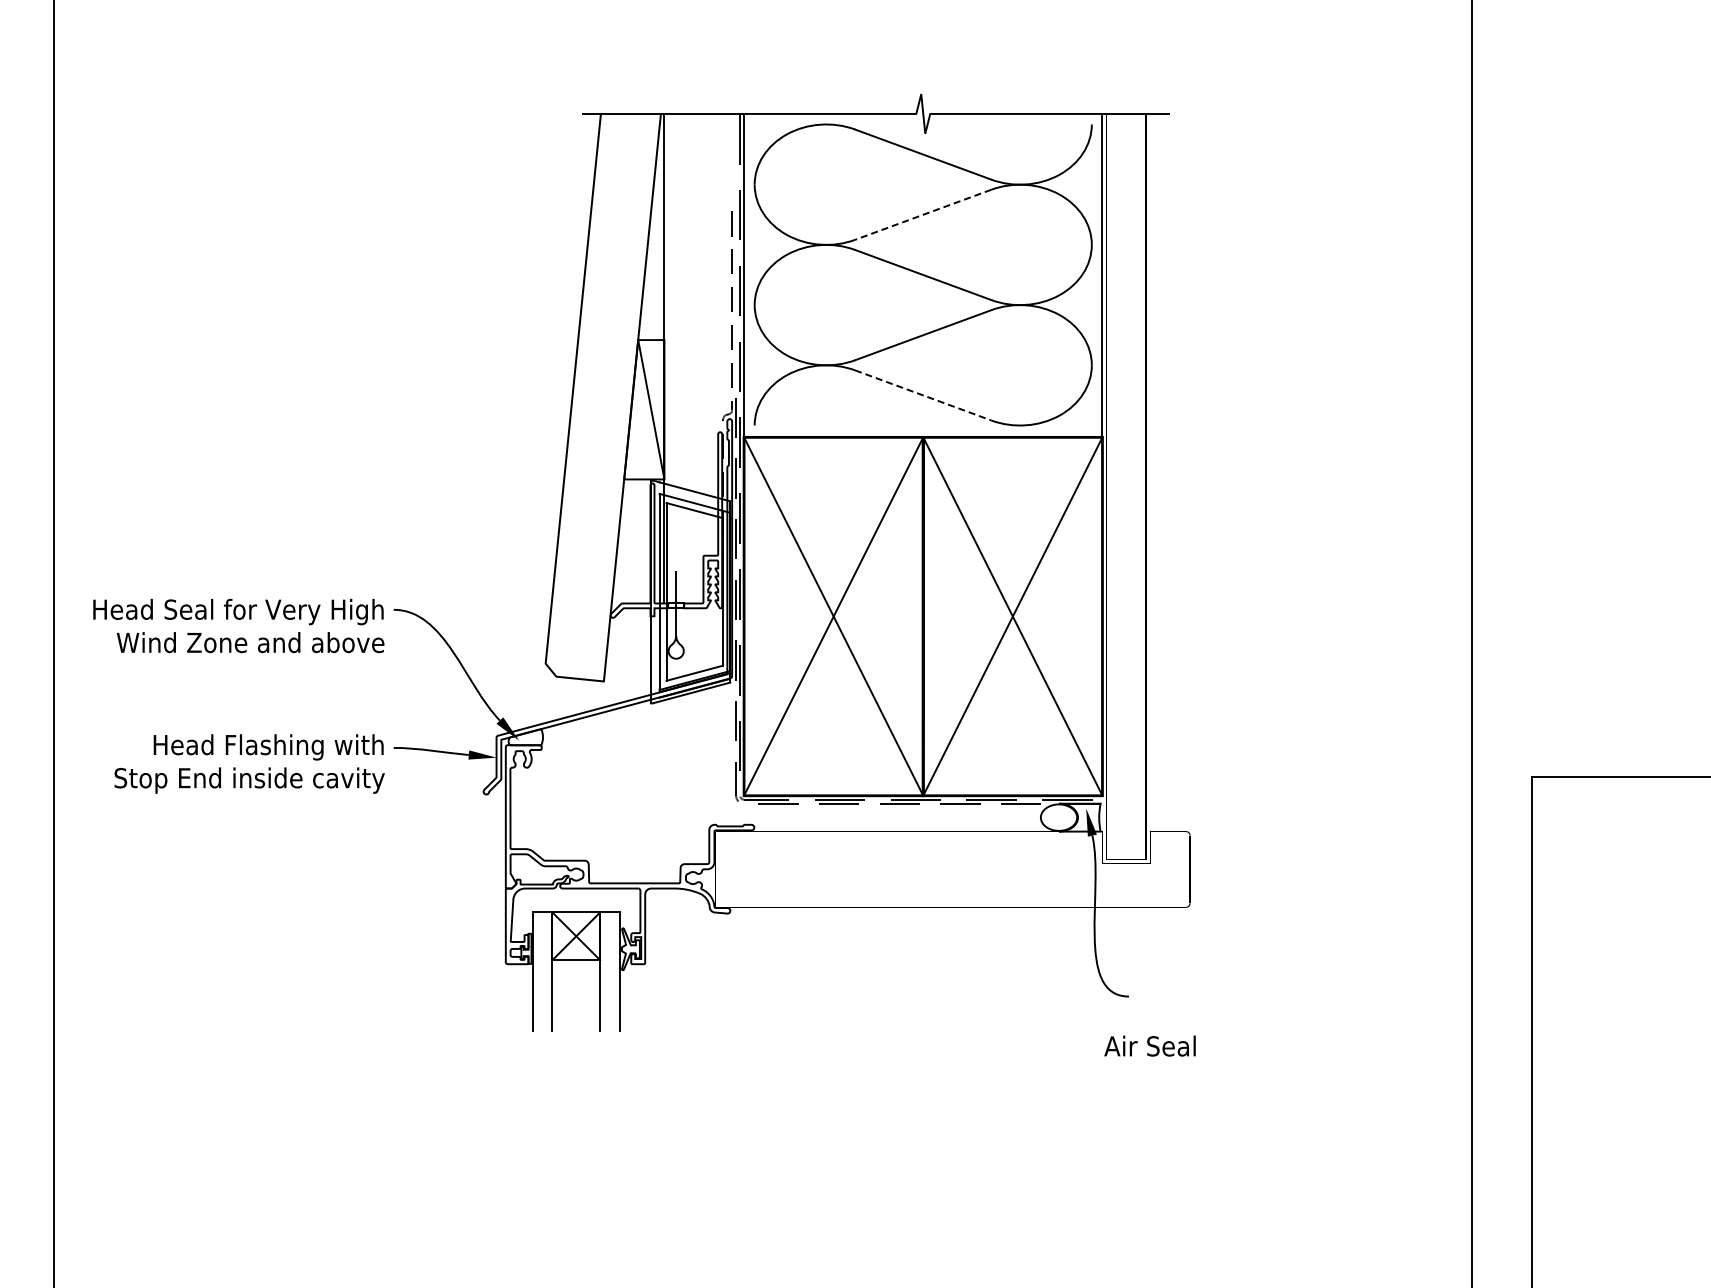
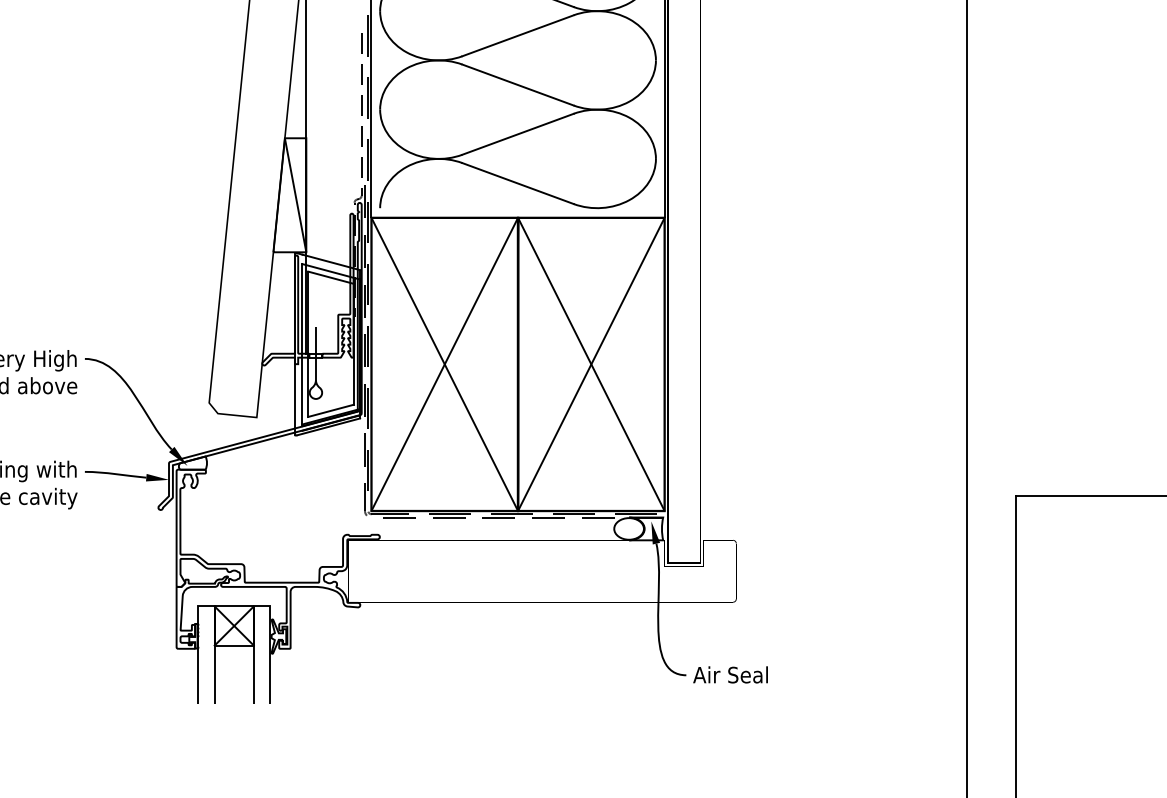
line: (923, 214) -> (518, 35), dashed -> solid
line: (923, 395) -> (518, 183), dashed -> solid
text: (1149, 1045) -> (730, 674), moved

